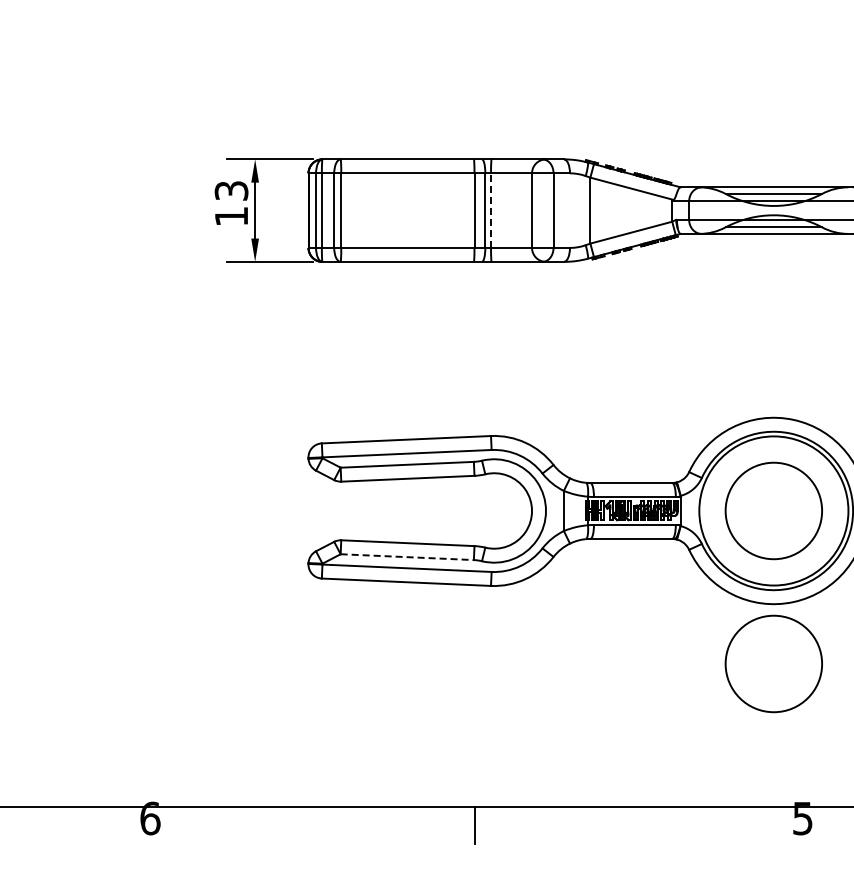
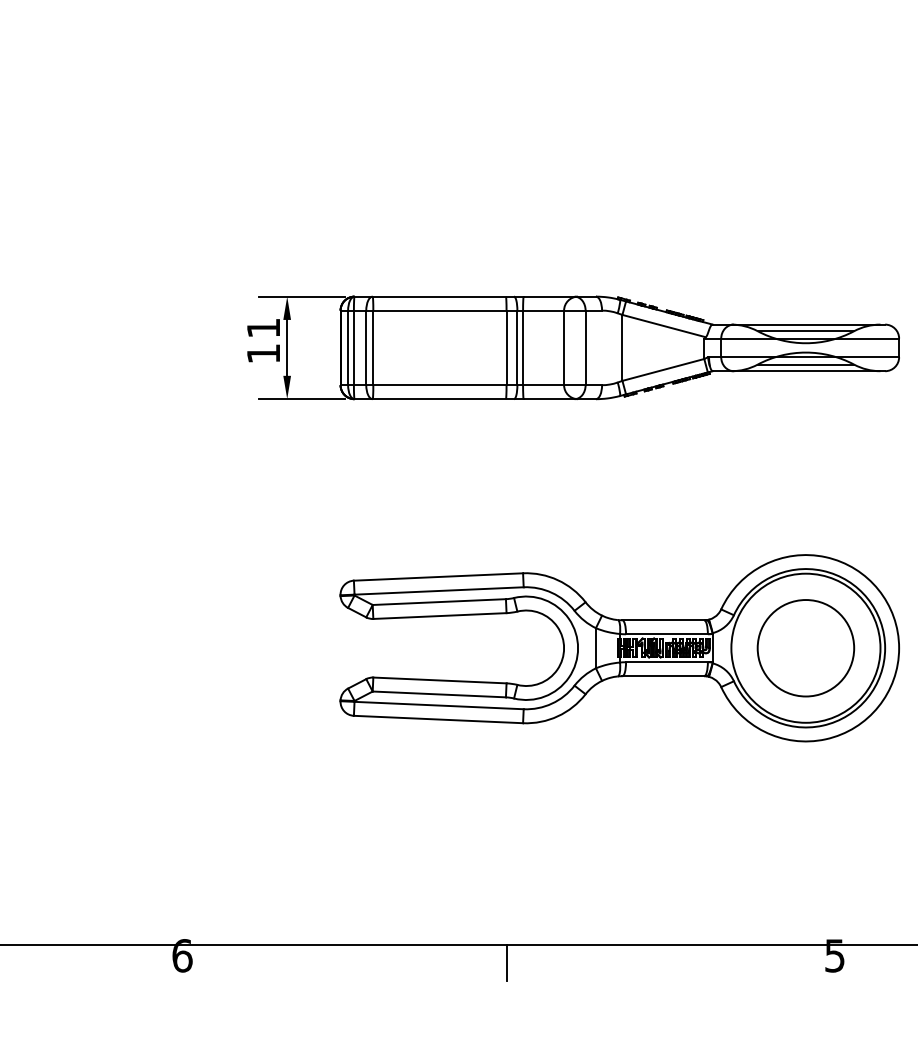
text: (231, 190) -> (263, 327), 13 -> 11
line: (491, 210) -> (523, 347), dashed -> solid
line: (407, 557) -> (439, 694), dashed -> solid
circle: (773, 664) -> (805, 801), removed

